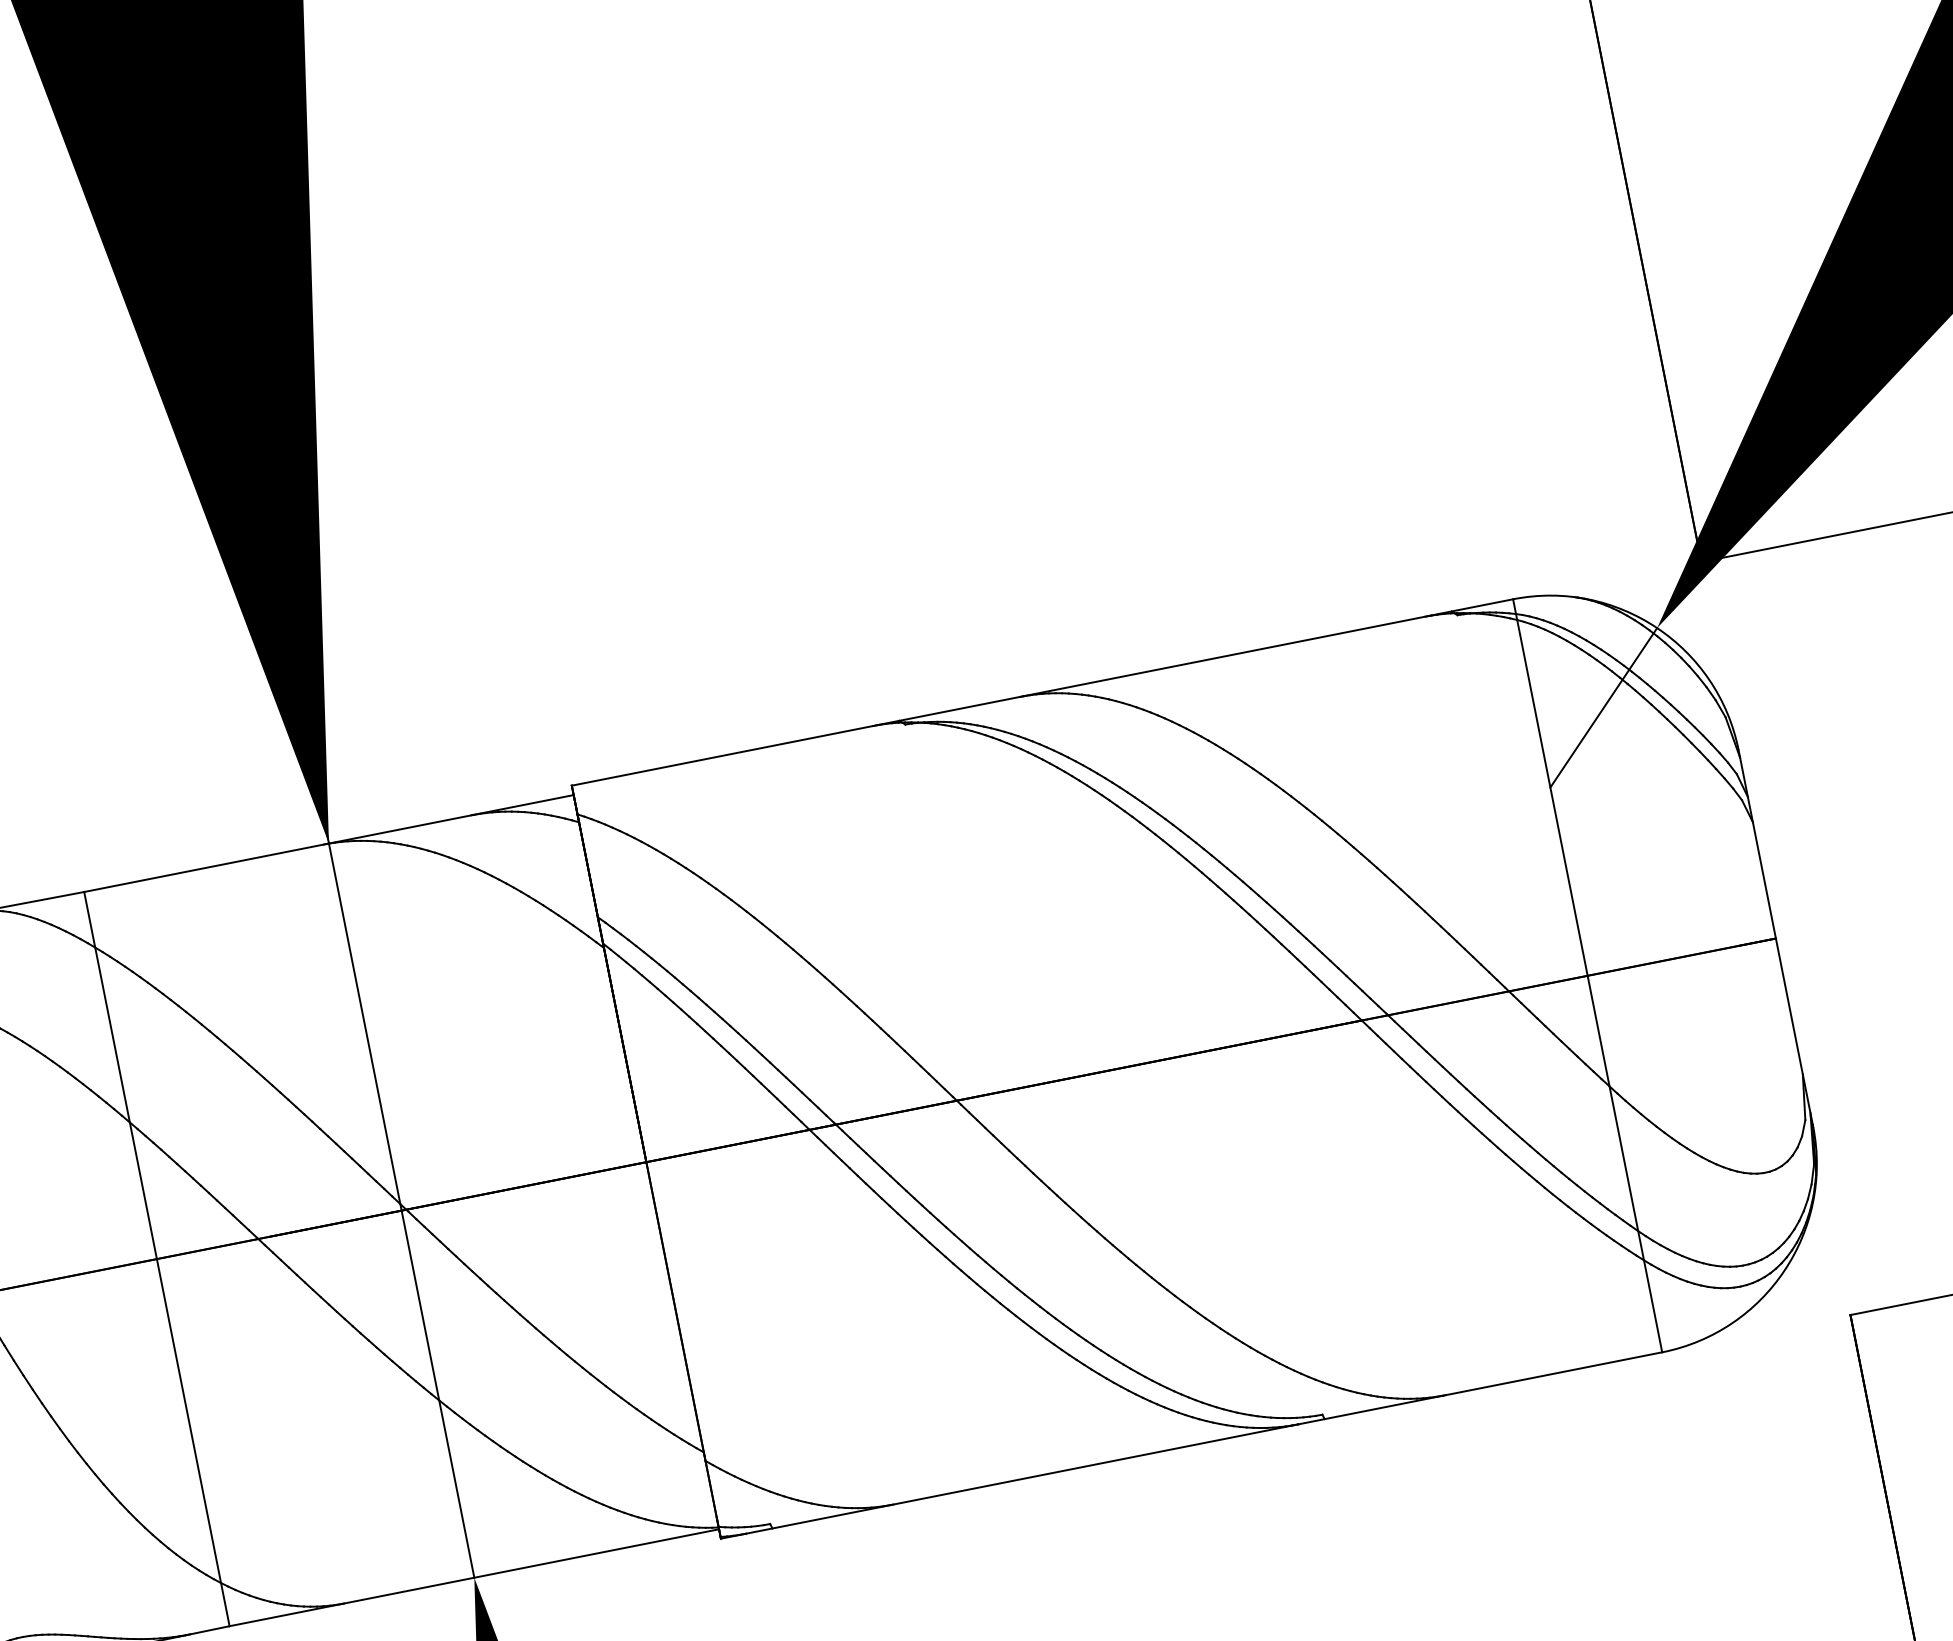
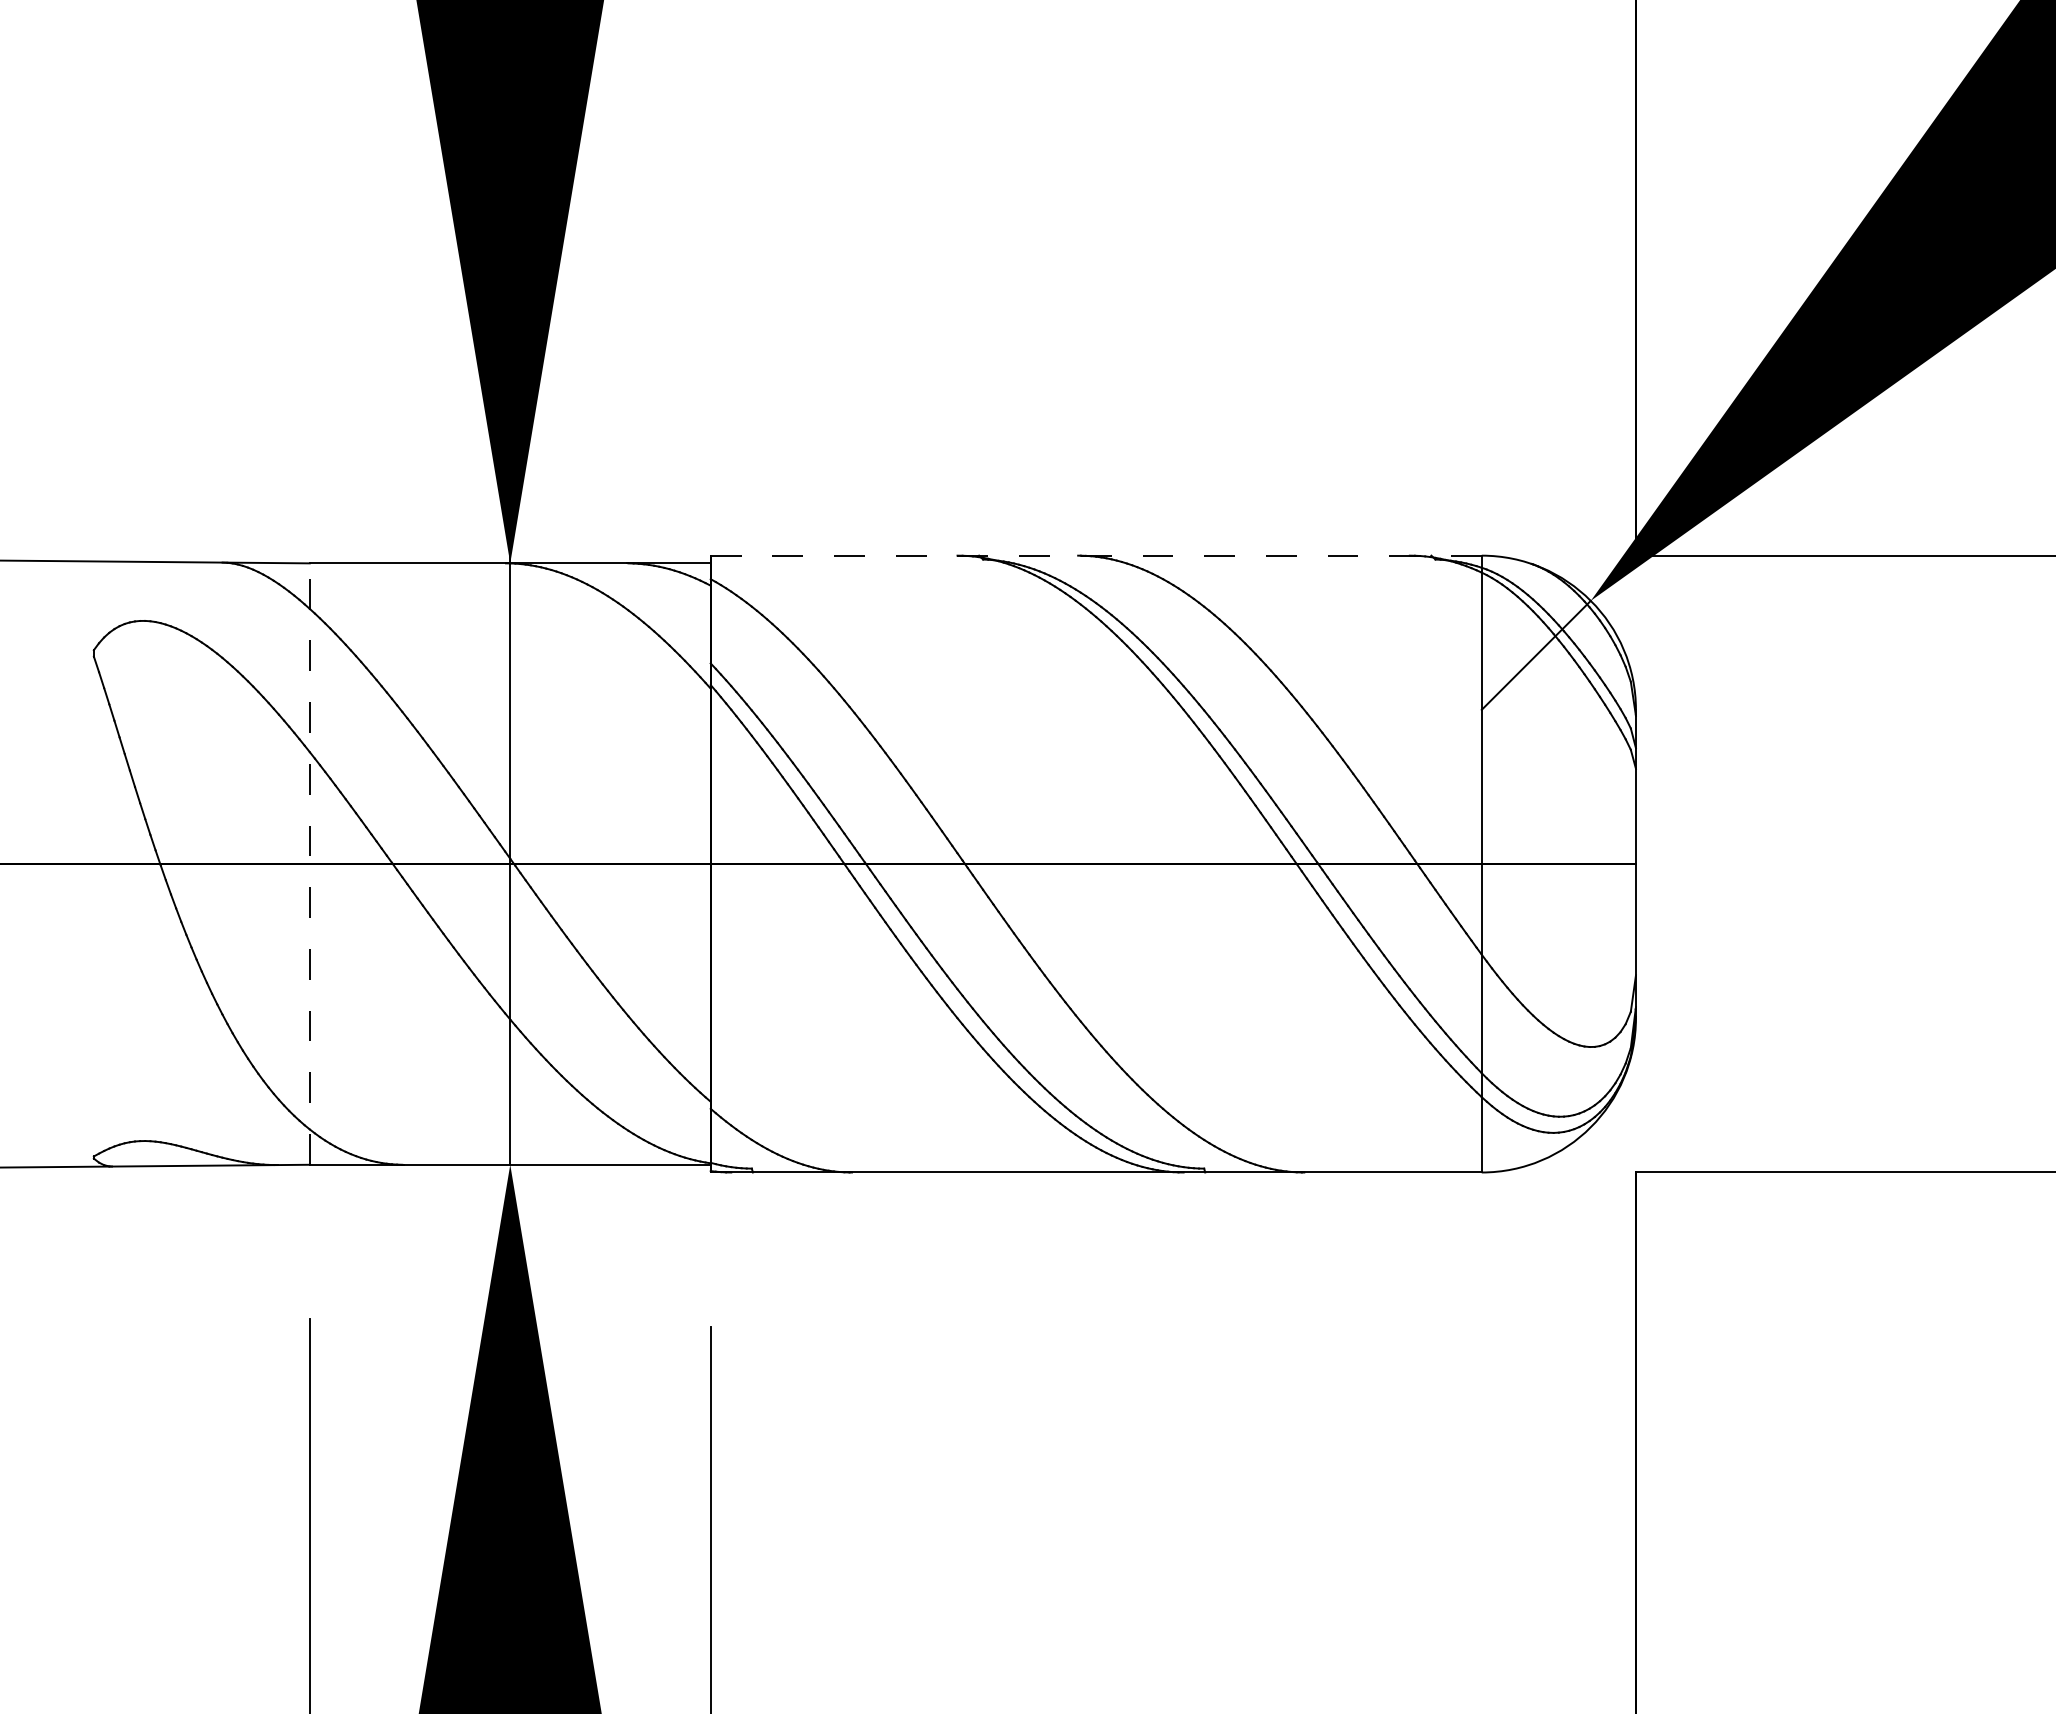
line: (1042, 692) -> (1096, 555), solid -> dashed
line: (156, 1259) -> (309, 864), solid -> dashed

